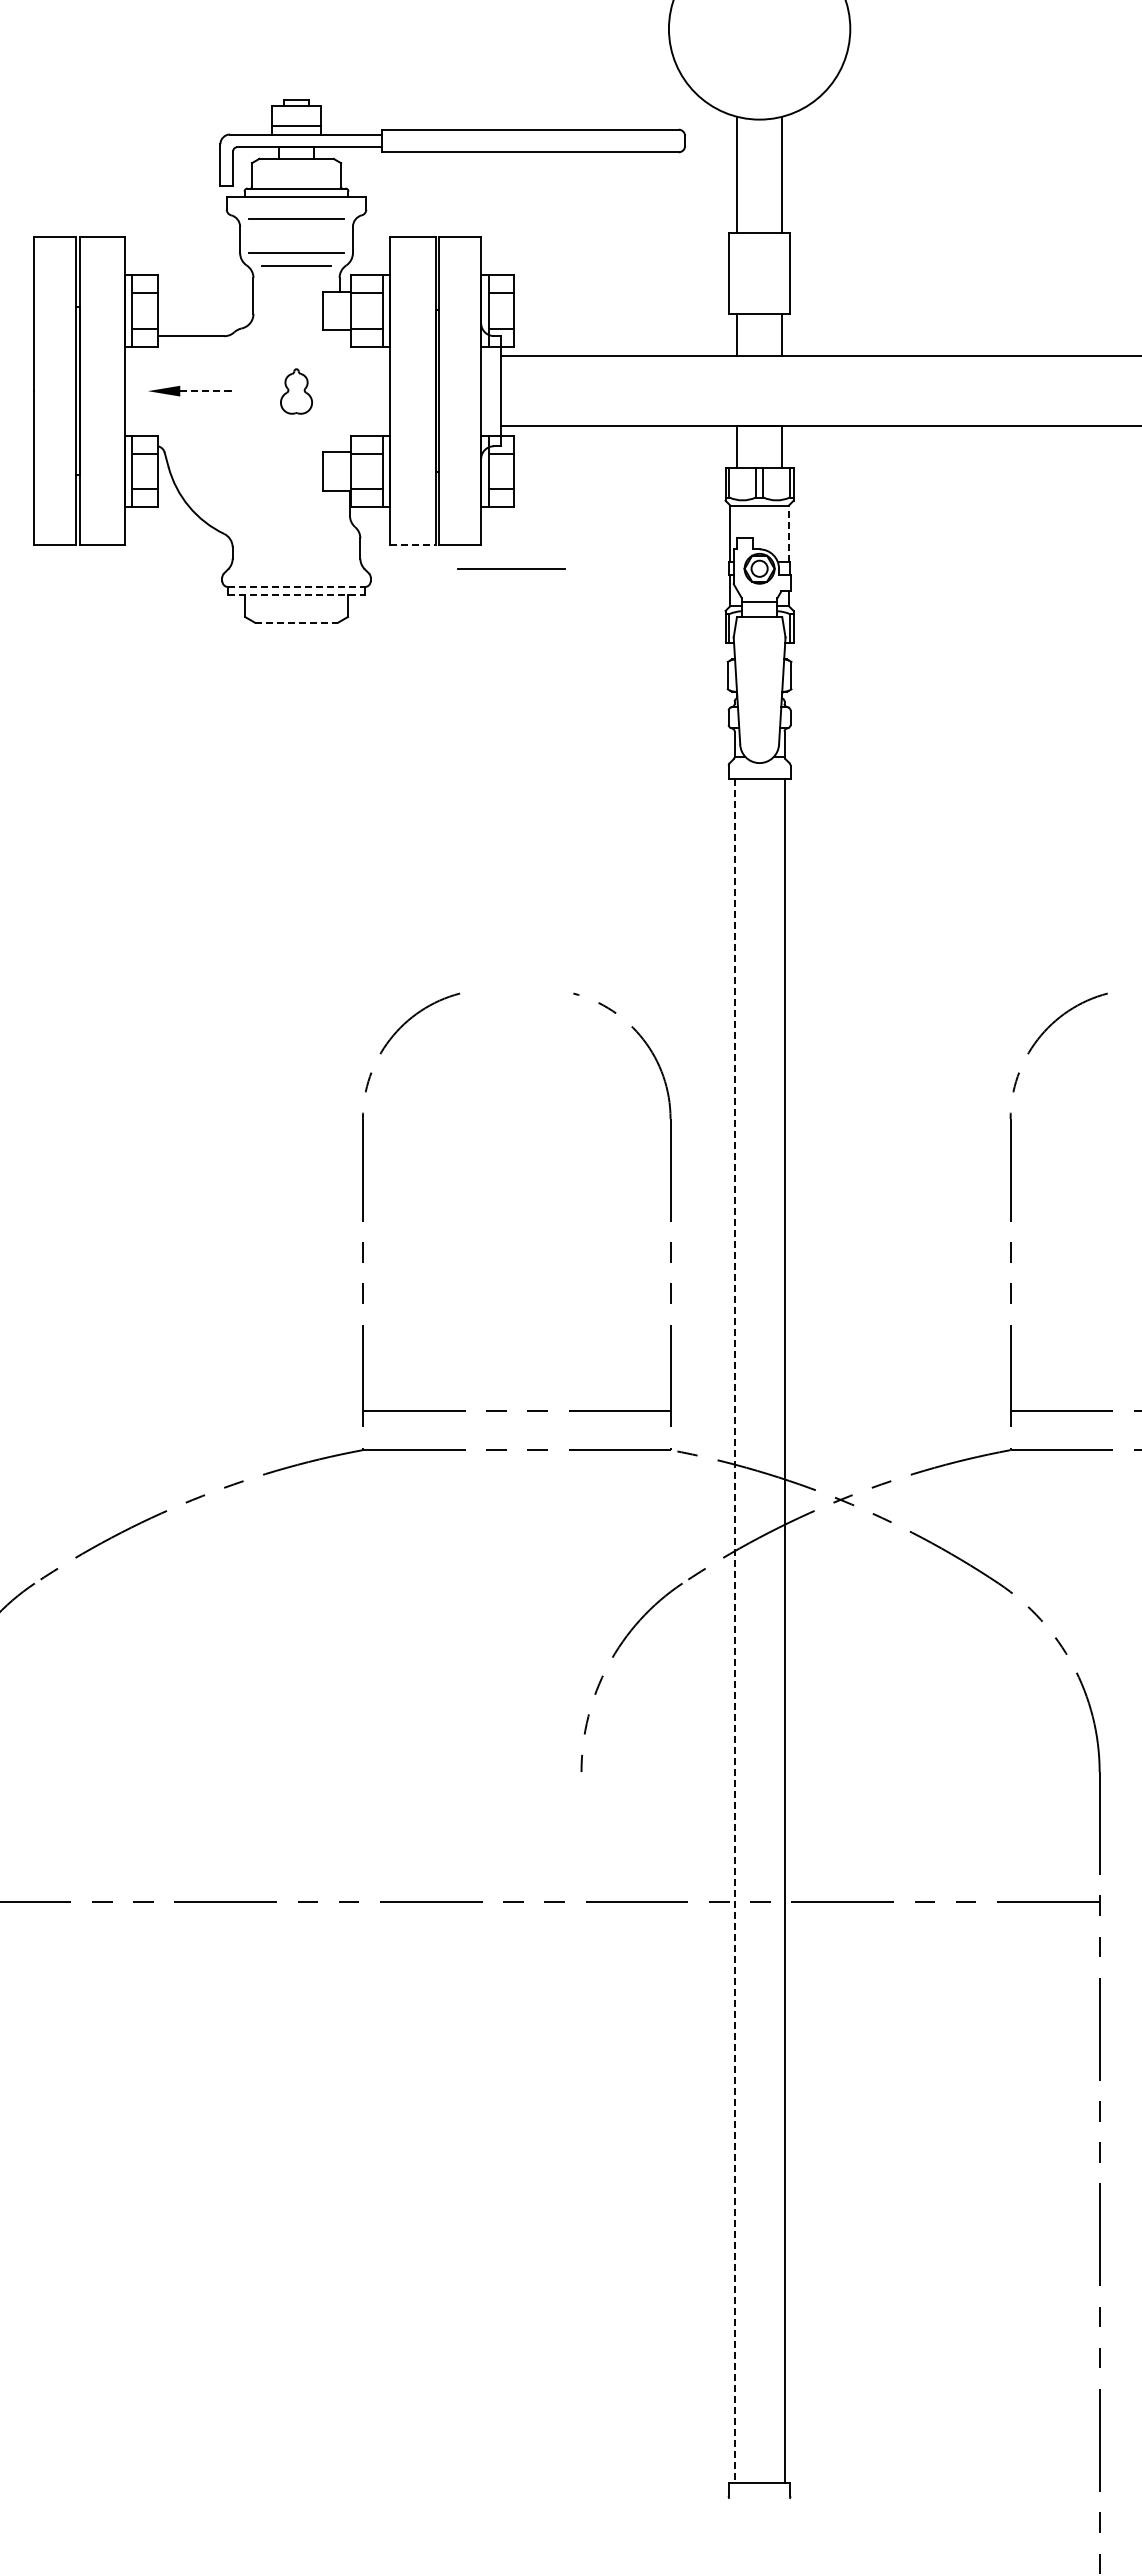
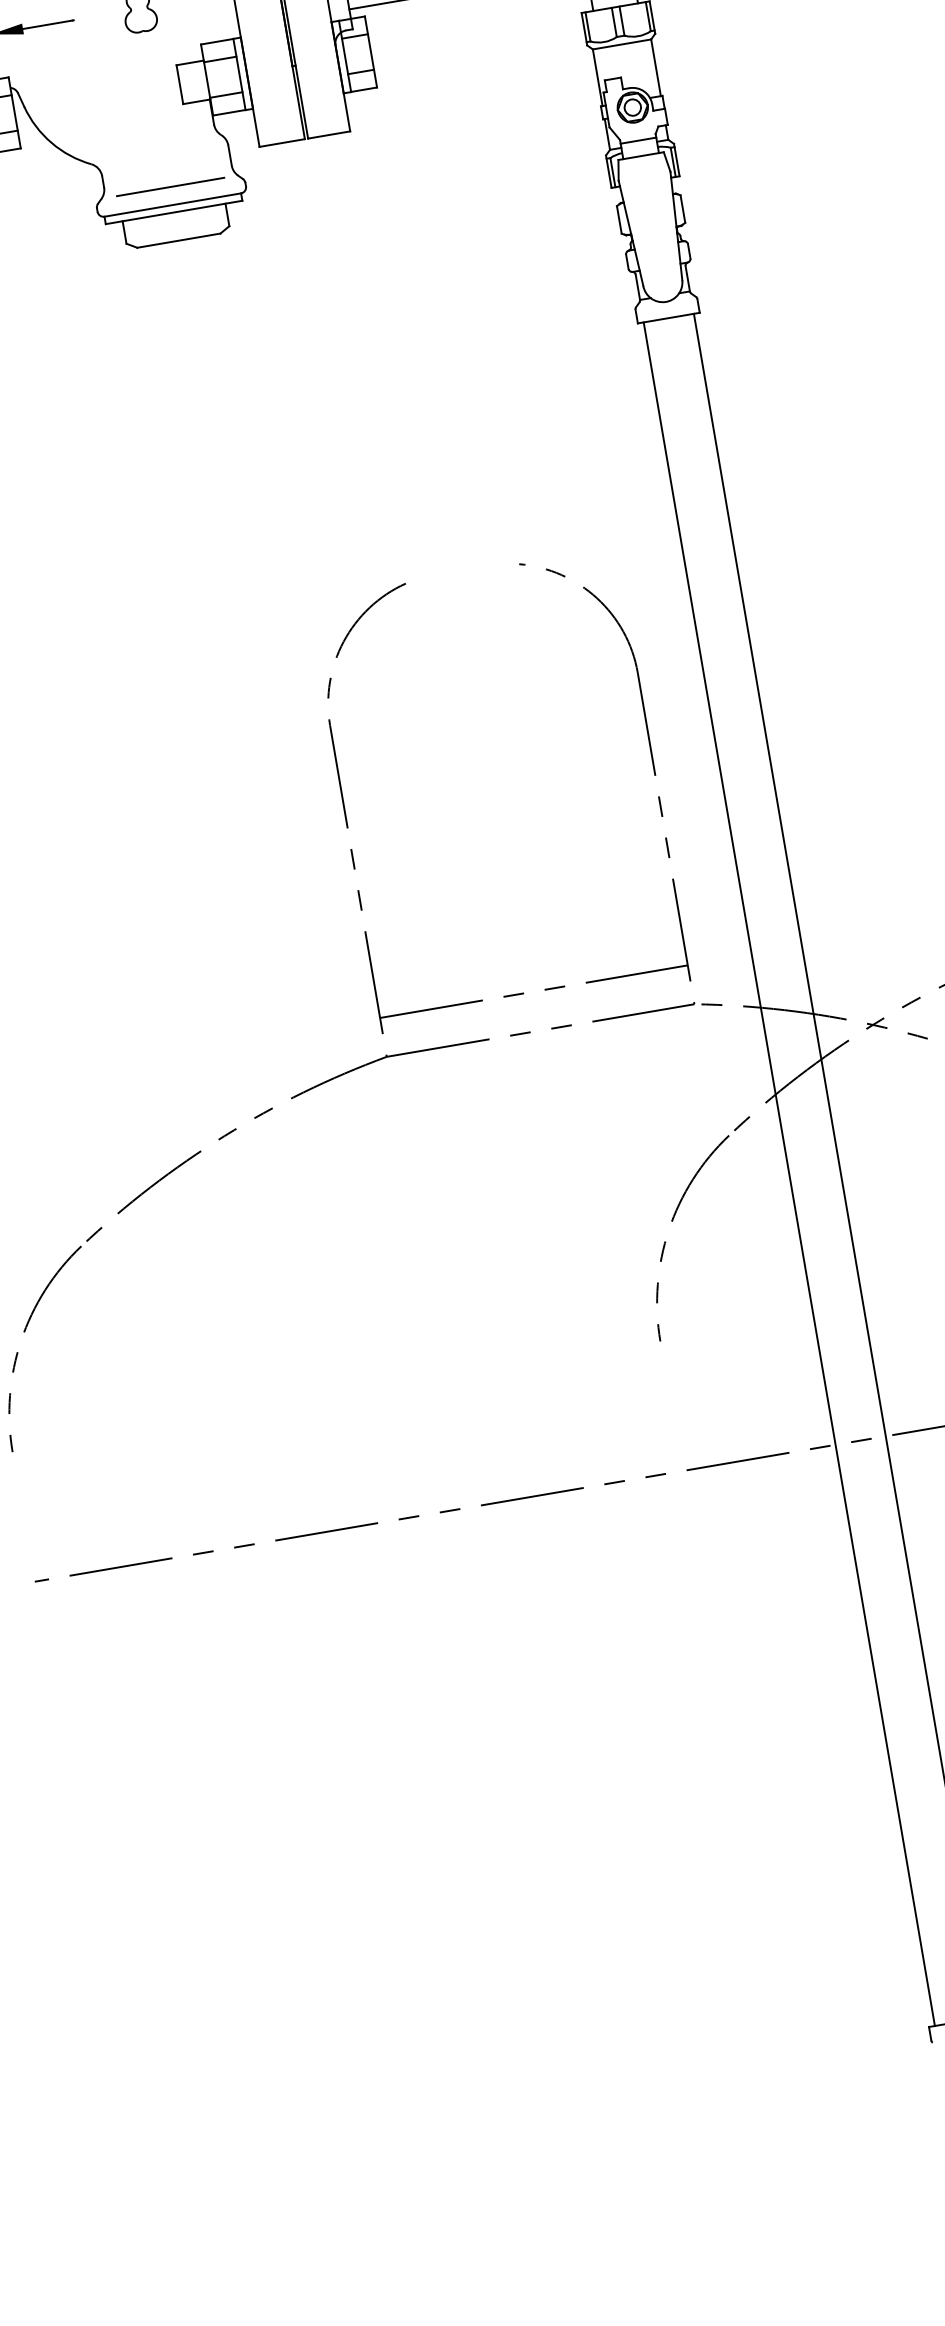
line: (205, 391) -> (48, 25), dashed -> solid
line: (788, 533) -> (655, 67), dashed -> solid
line: (413, 545) -> (282, 143), dashed -> solid
line: (511, 568) -> (170, 186), moved
line: (297, 587) -> (173, 205), dashed -> solid
line: (297, 594) -> (175, 212), dashed -> solid
line: (296, 622) -> (178, 240), dashed -> solid
line: (734, 1631) -> (789, 1174), dashed -> solid

